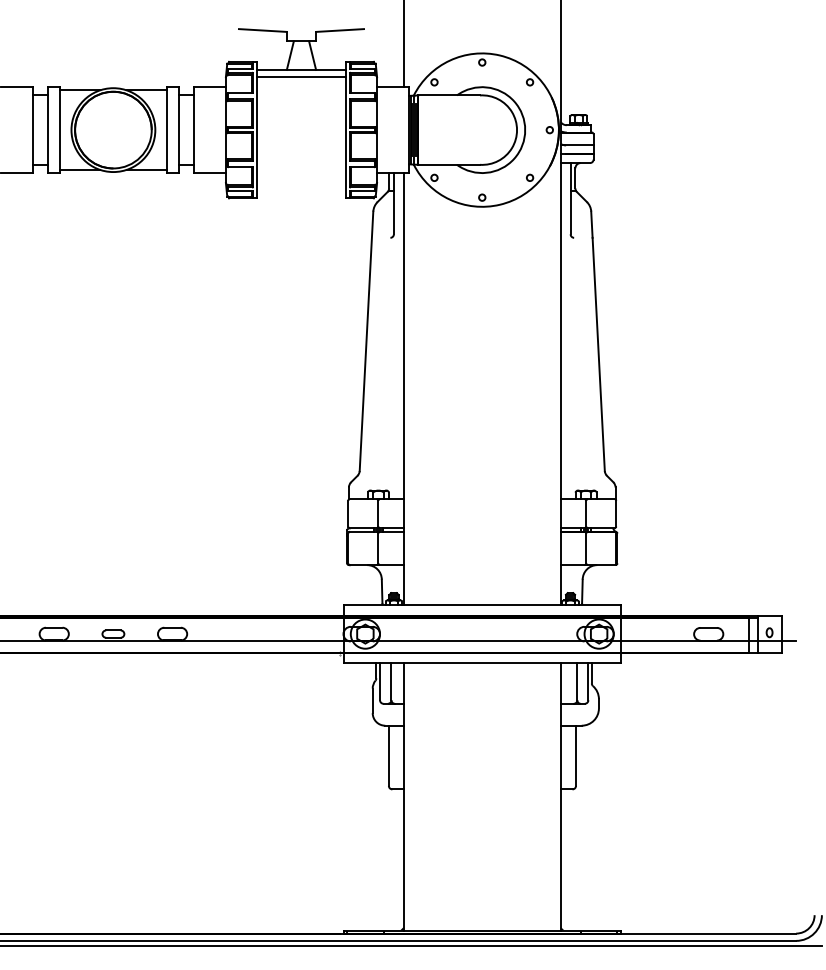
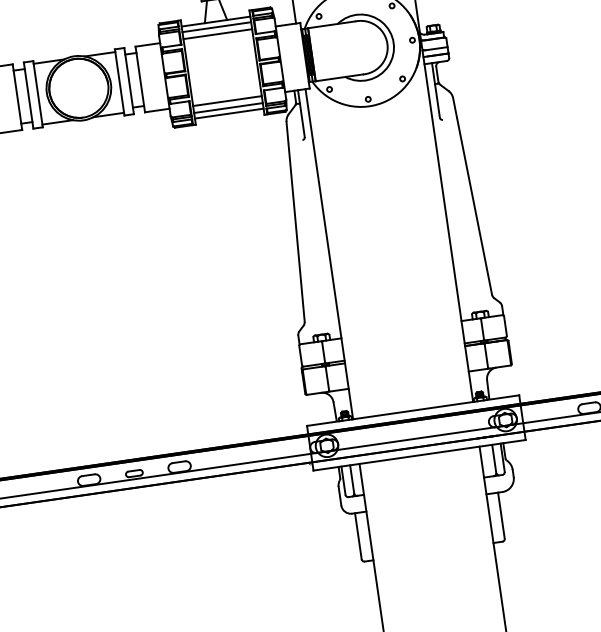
line: (301, 86) -> (217, 34), added
line: (301, 173) -> (227, 100), added
line: (301, 183) -> (228, 108), added
line: (301, 190) -> (229, 113), added

